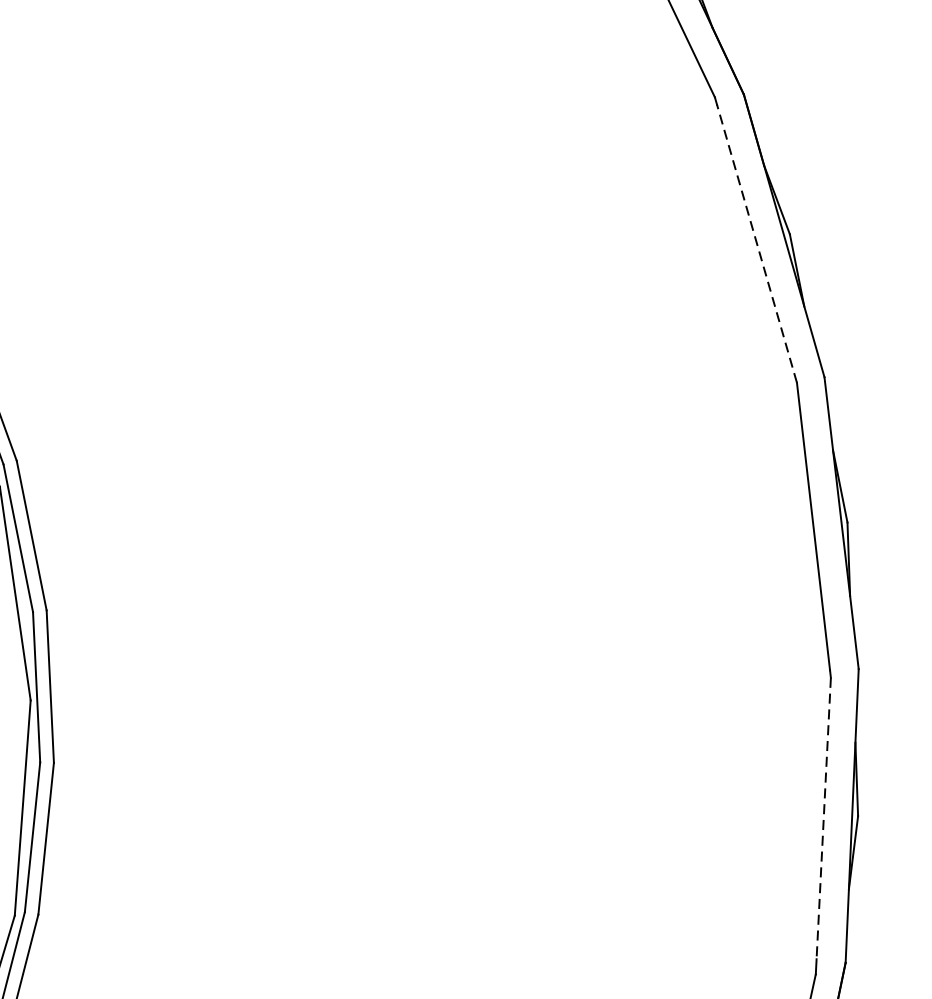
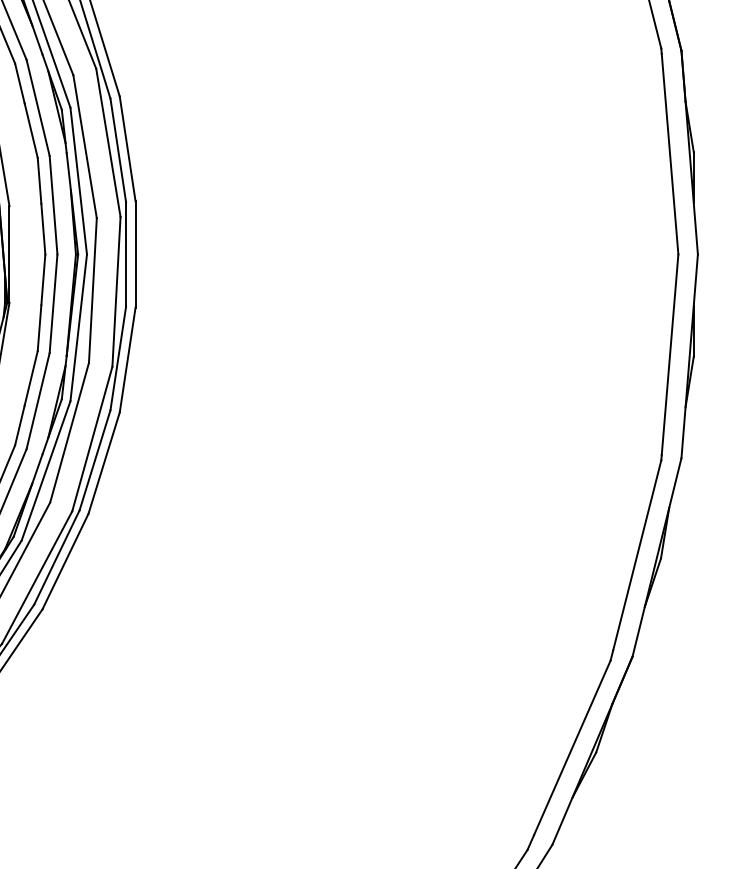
line: (757, 244) -> (670, 154), dashed -> solid
line: (824, 818) -> (637, 555), dashed -> solid

